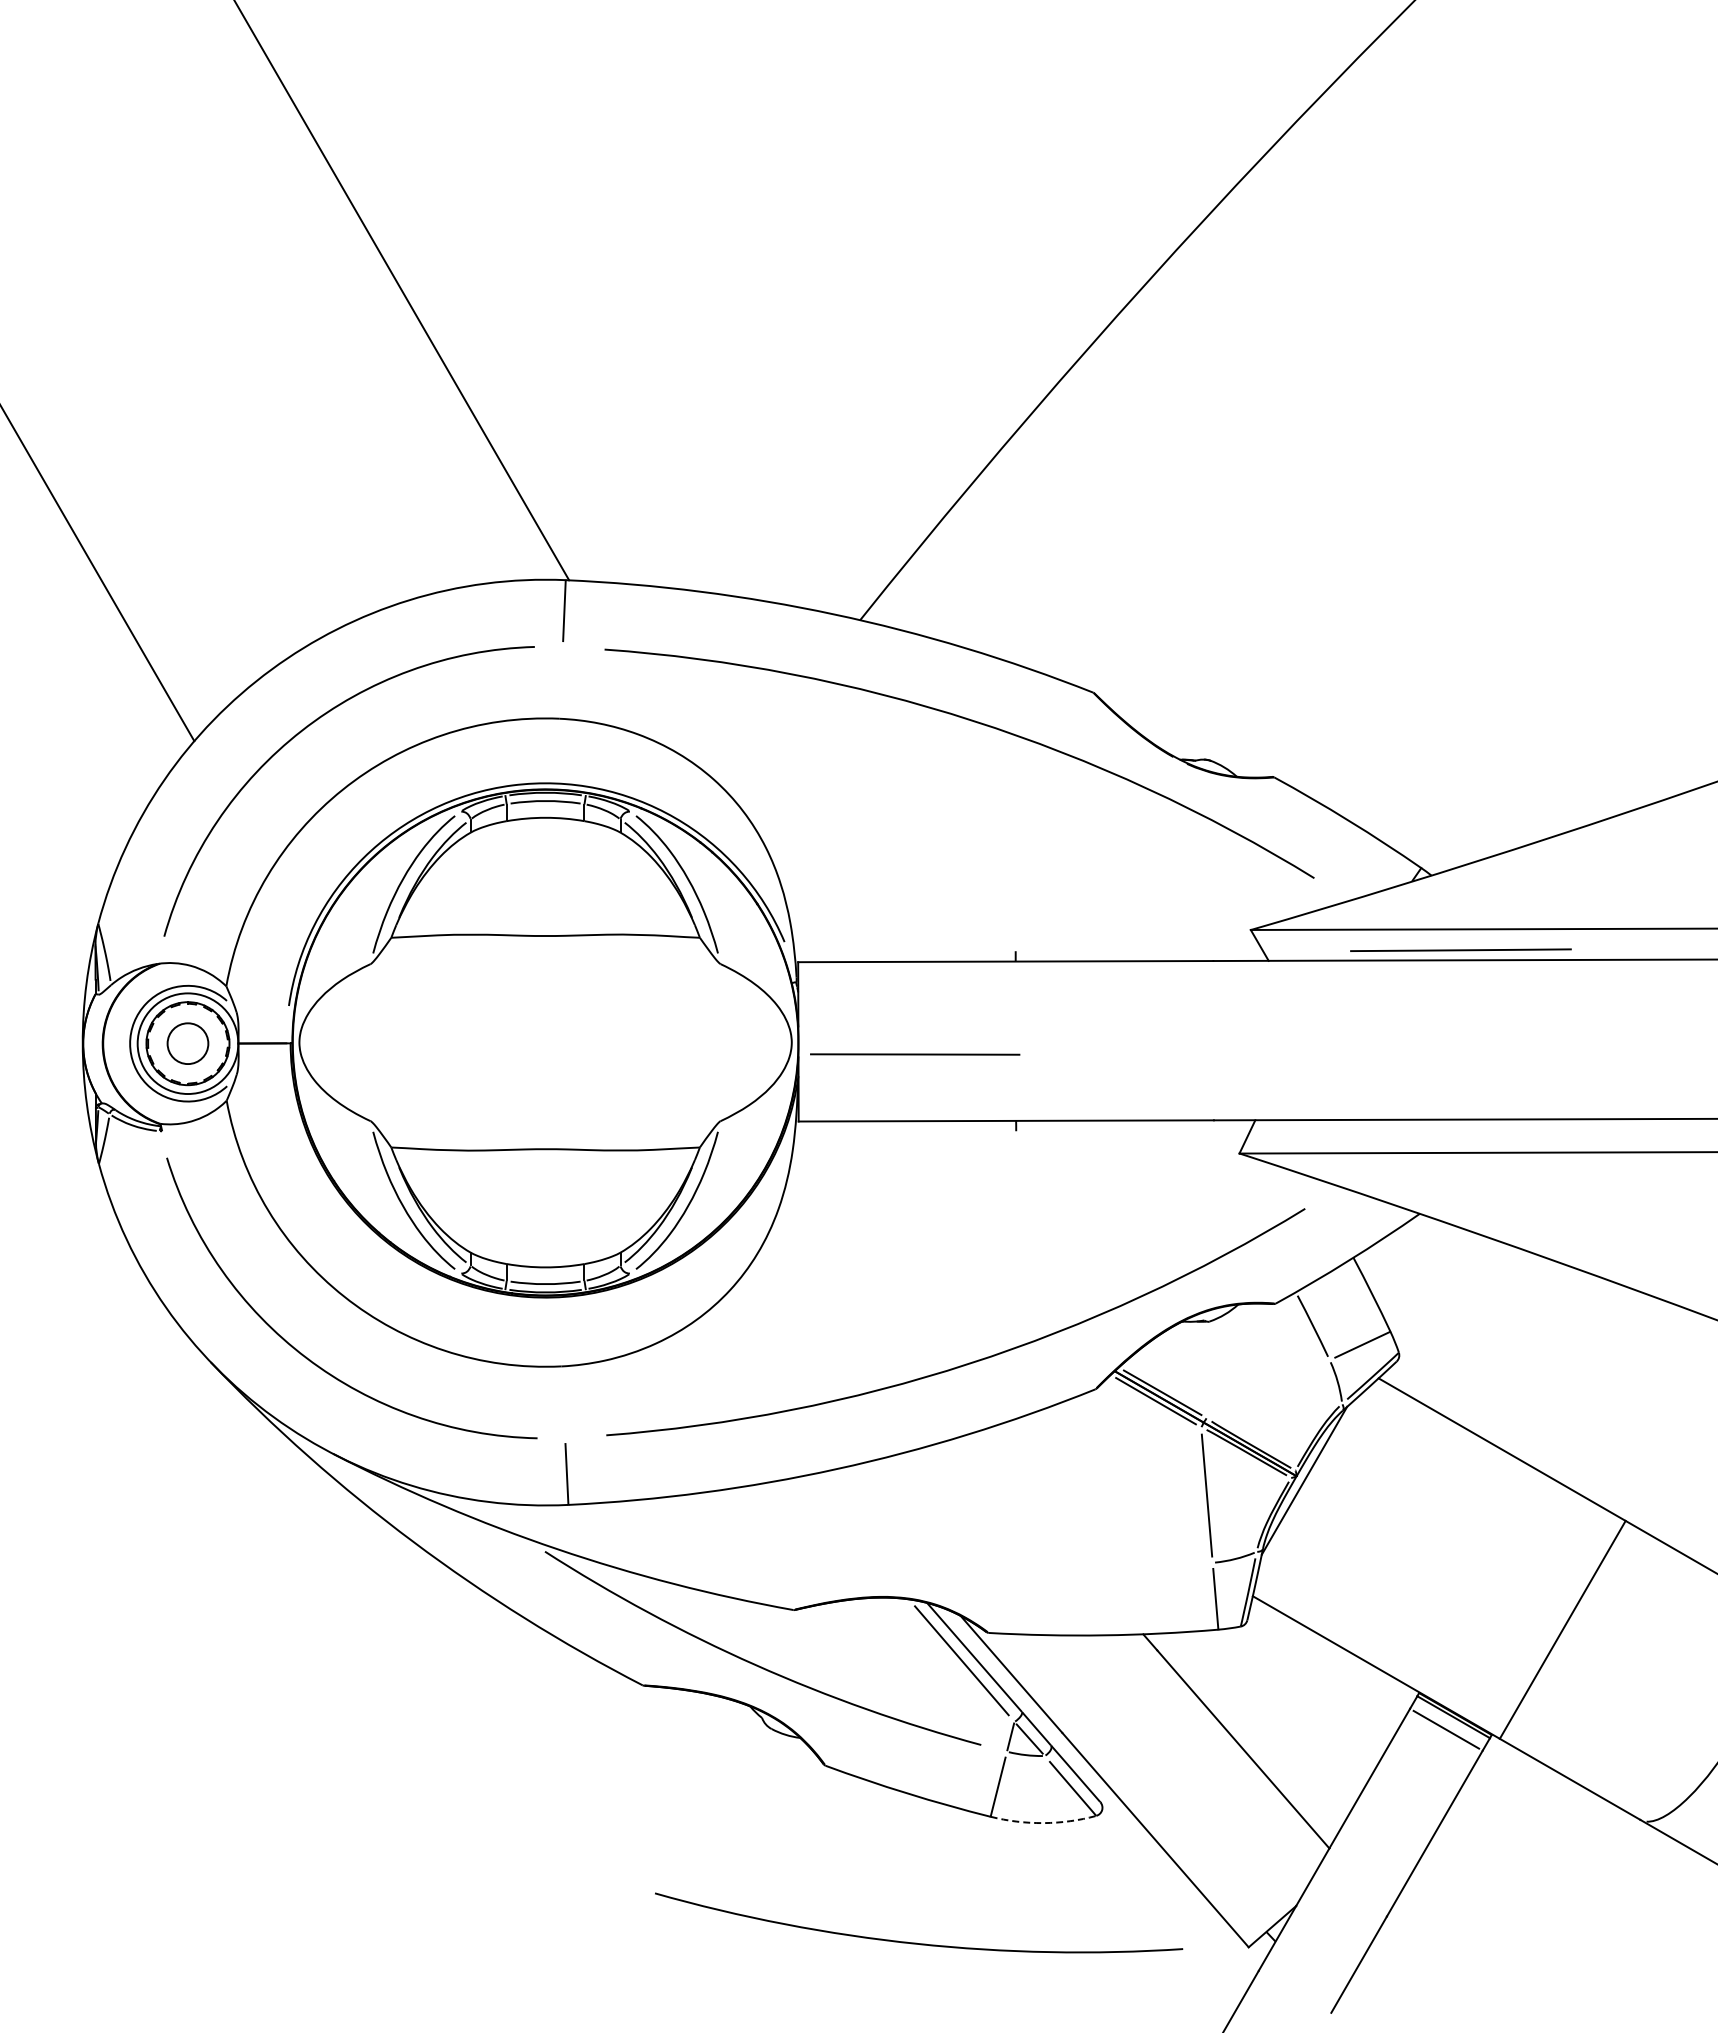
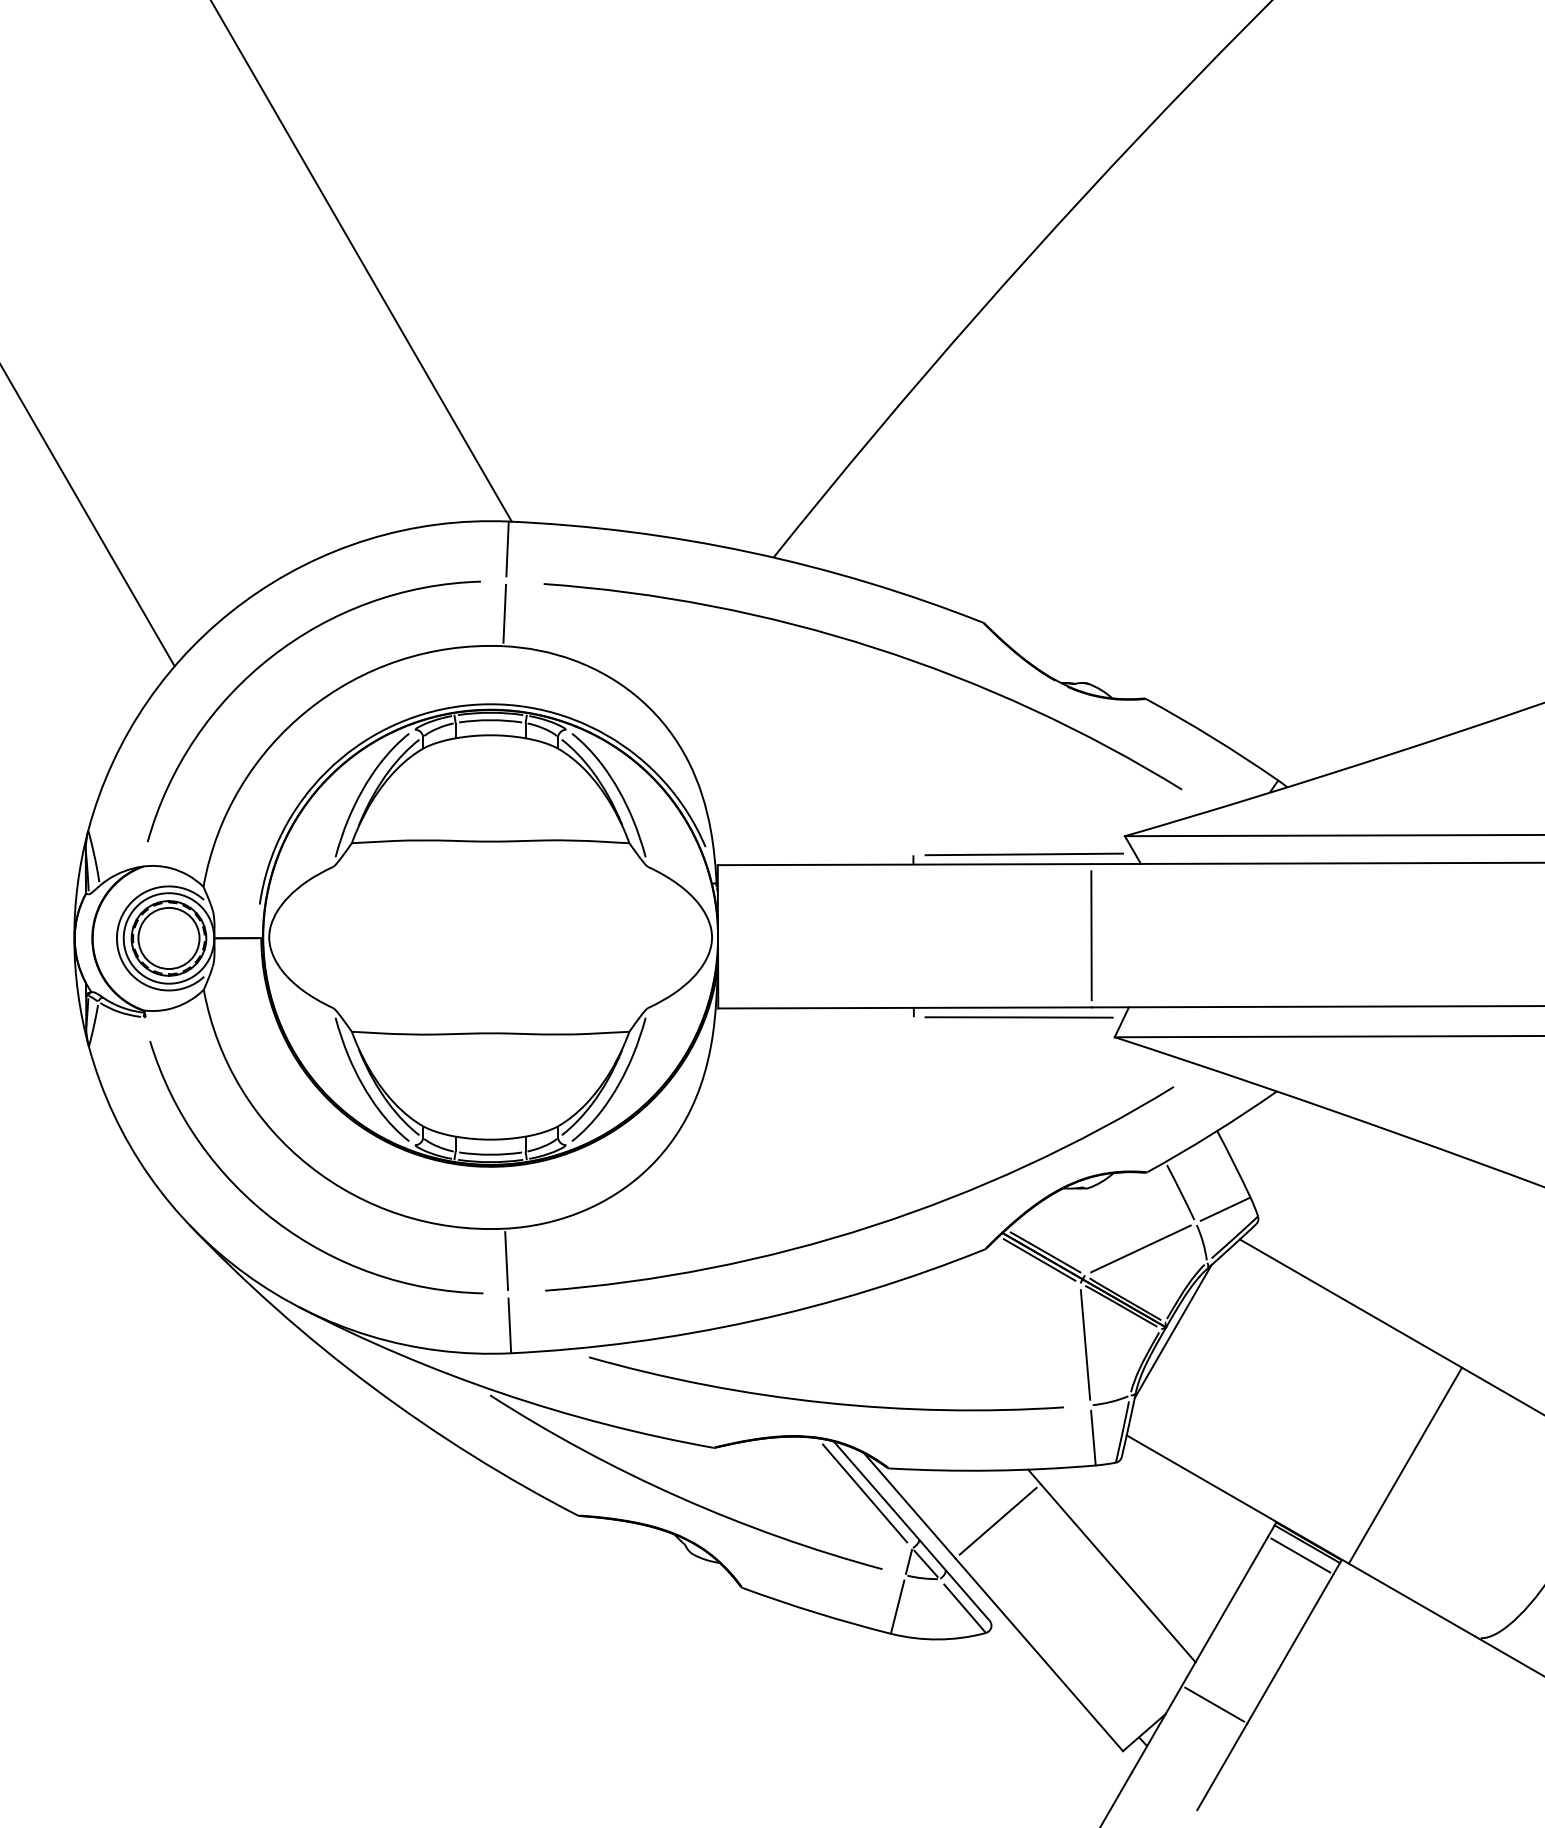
line: (560, 682) -> (504, 613), added
line: (1460, 949) -> (1023, 853), moved
line: (1213, 1040) -> (1091, 935), added
circle: (187, 1043) -> (168, 938), size x1.67
line: (915, 1054) -> (1019, 1017), moved
line: (1268, 1388) -> (1140, 1248), added
line: (562, 1402) -> (505, 1261), added
line: (1109, 1691) -> (997, 1521), added
arc: (1043, 1823) -> (938, 1639), dashed -> solid
line: (1350, 1895) -> (1214, 1704), added
arc: (916, 1942) -> (824, 1401), moved

